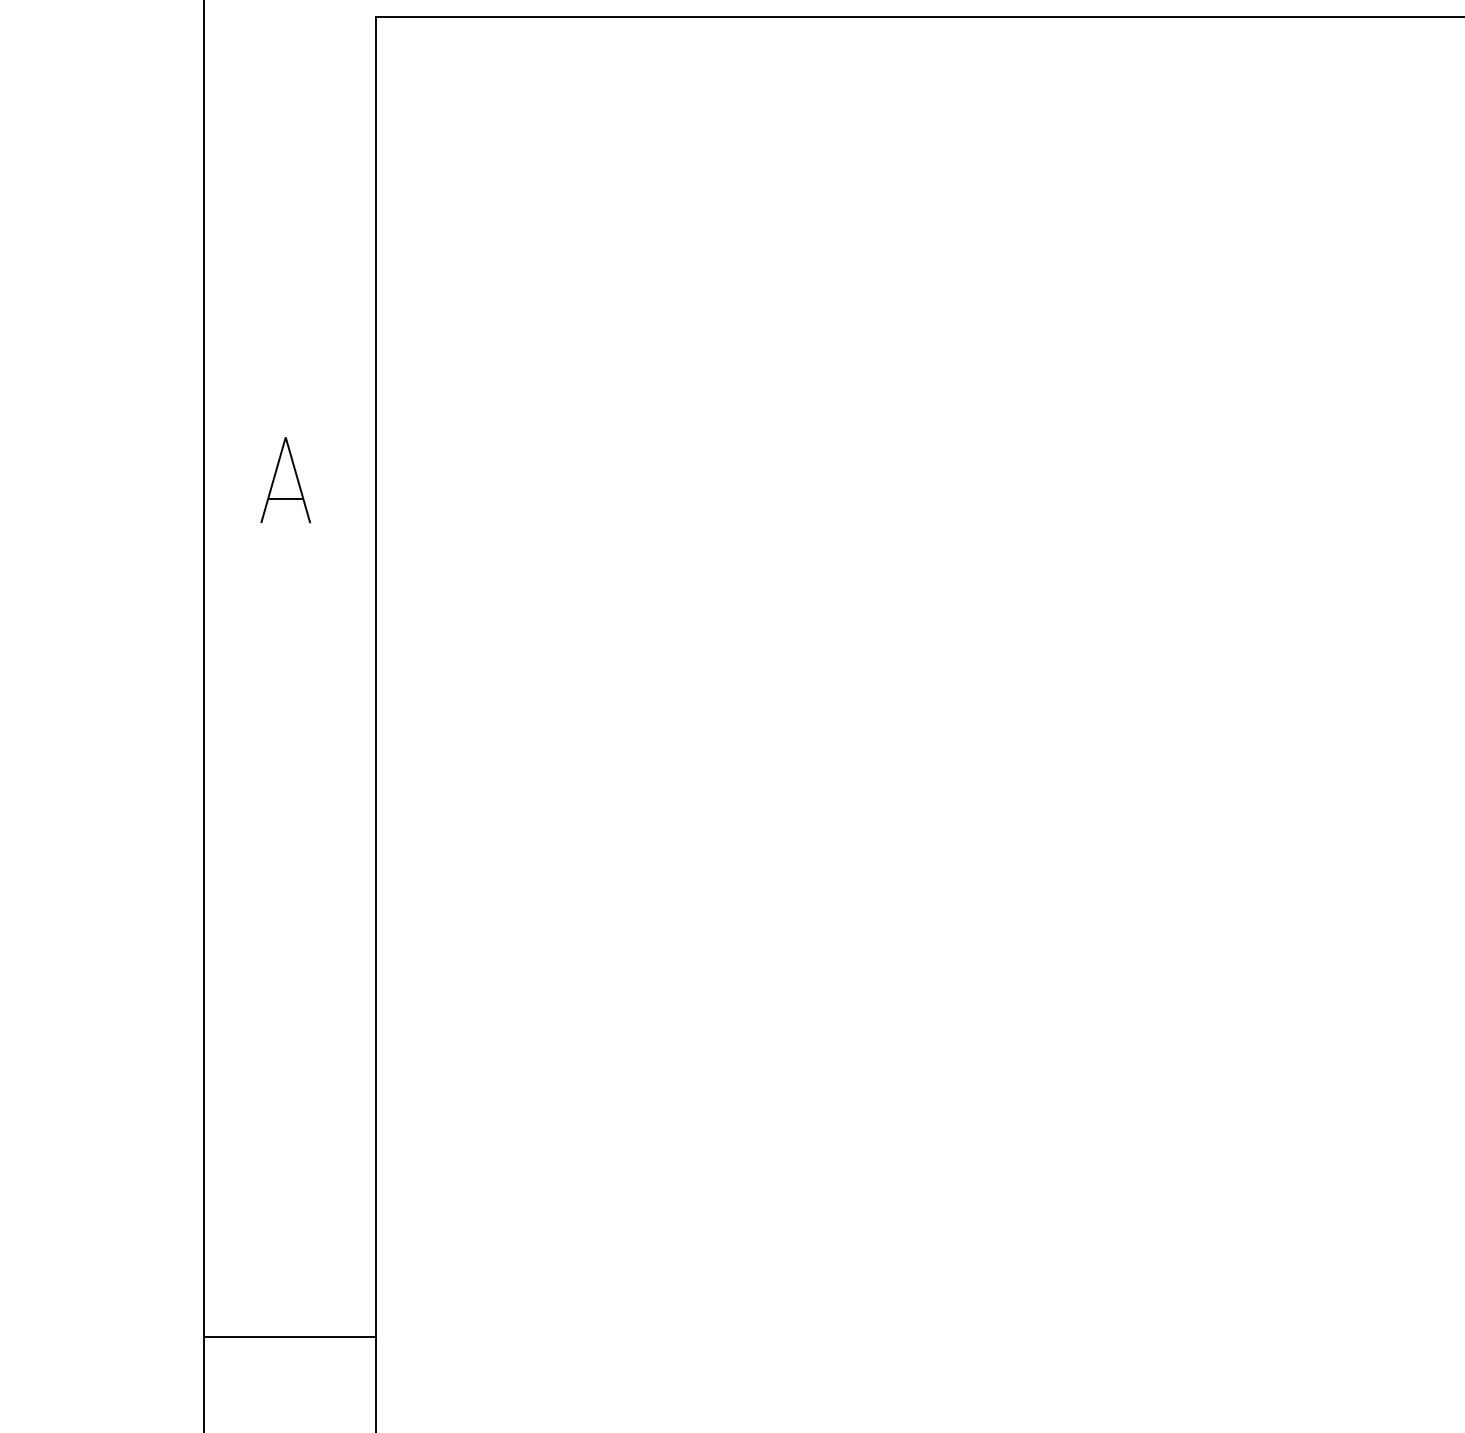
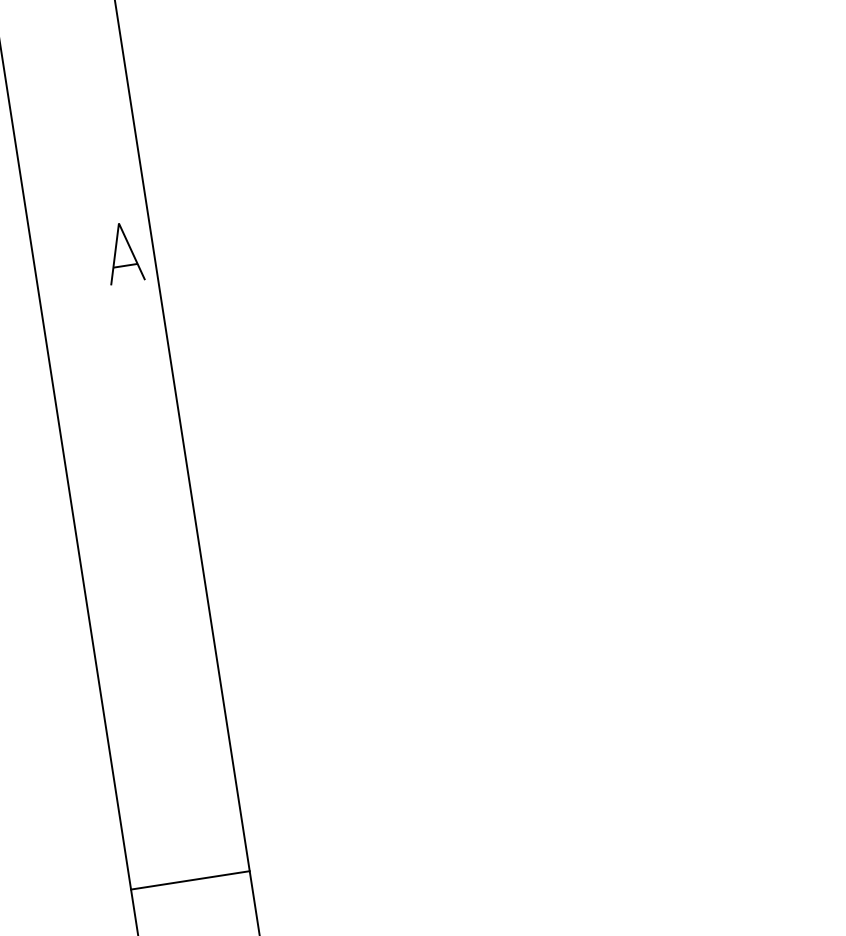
part: (285, 480) -> (123, 253), moved
line: (289, 1337) -> (190, 880), moved

